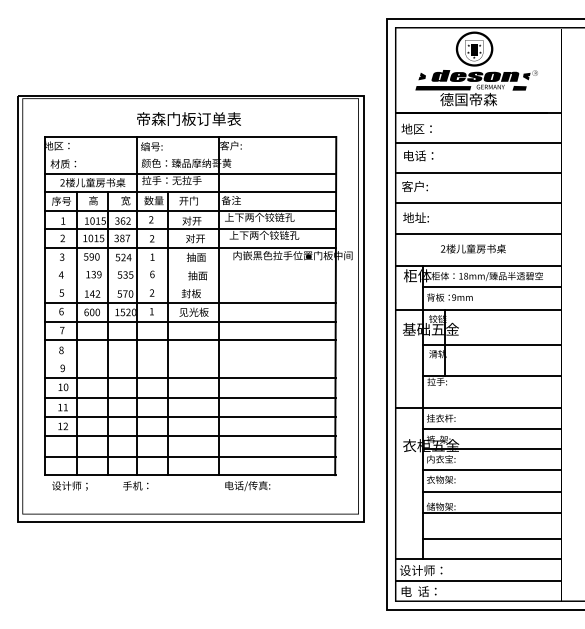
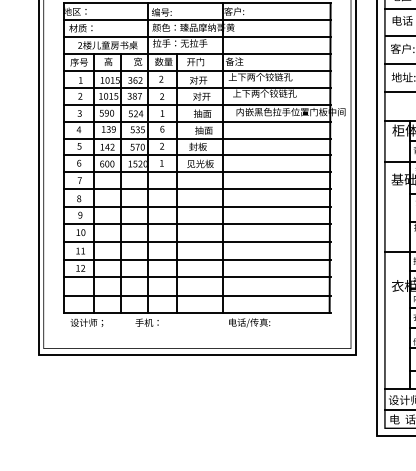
line: (190, 155) -> (197, 20), added
line: (190, 266) -> (197, 122), added
line: (190, 284) -> (197, 138), added
line: (190, 359) -> (197, 207), added

